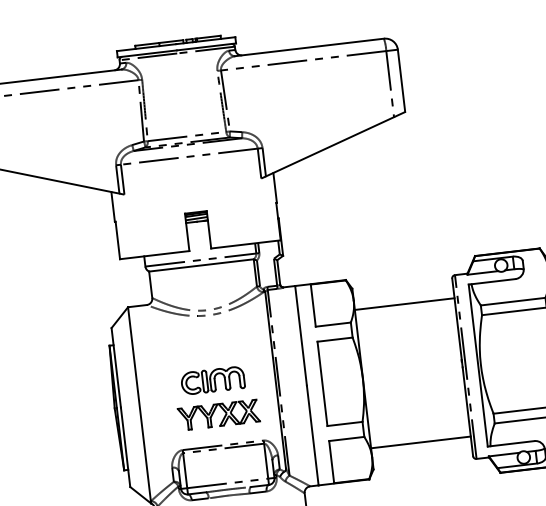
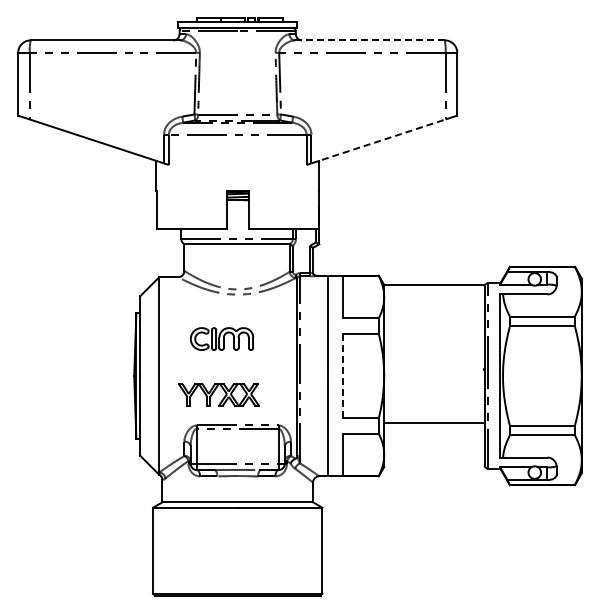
line: (309, 47) -> (369, 40), solid -> dashed
line: (329, 146) -> (378, 141), solid -> dashed
line: (404, 304) -> (434, 285), moved
part: (213, 380) -> (222, 338), moved
line: (322, 384) -> (343, 376), solid -> dashed
part: (218, 414) -> (218, 394), moved
line: (421, 442) -> (434, 422), moved

